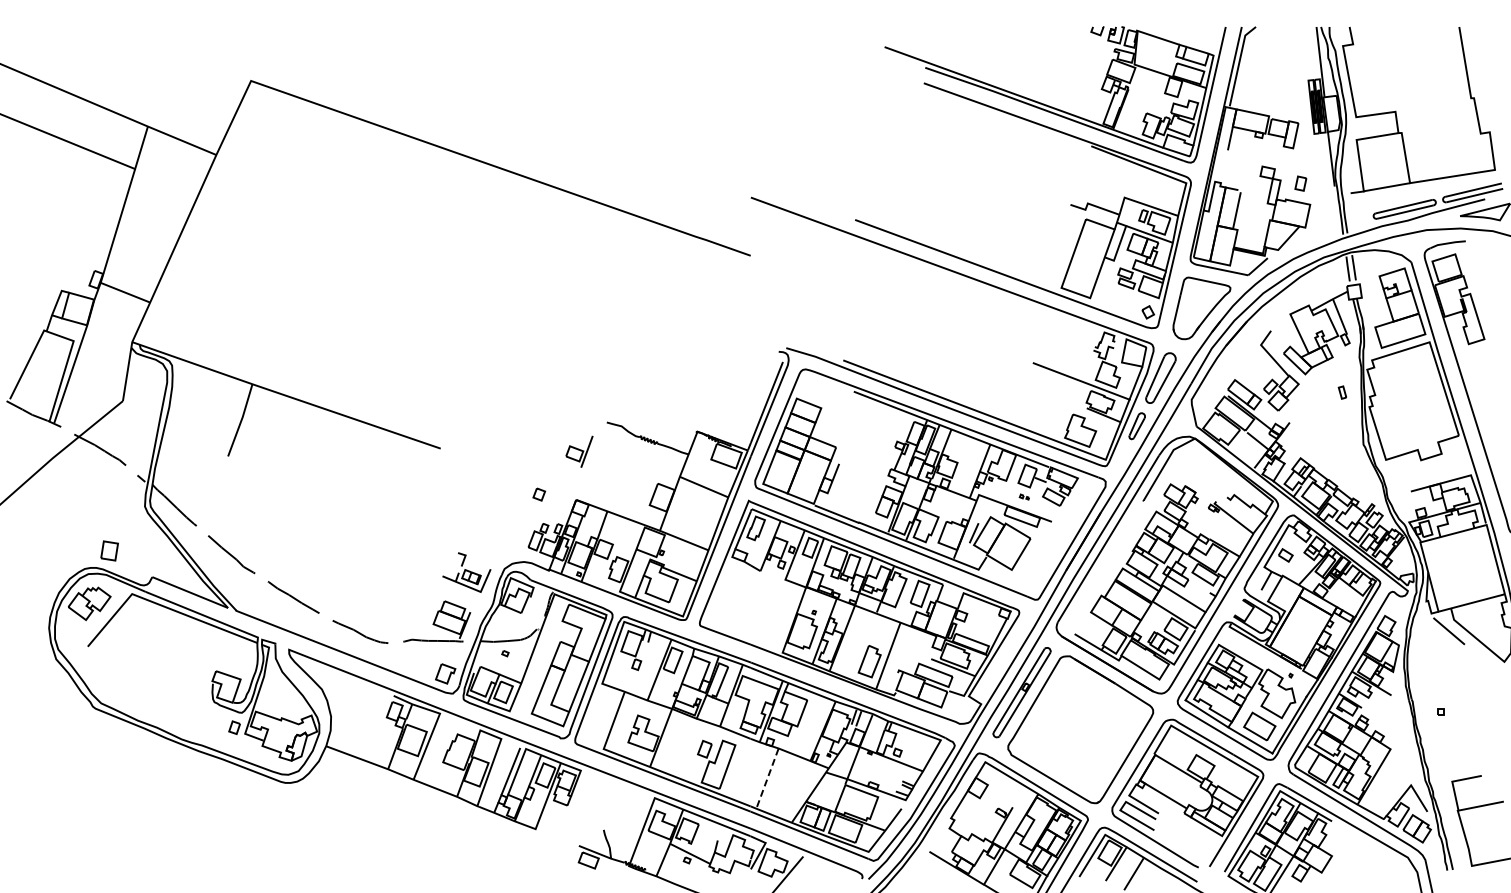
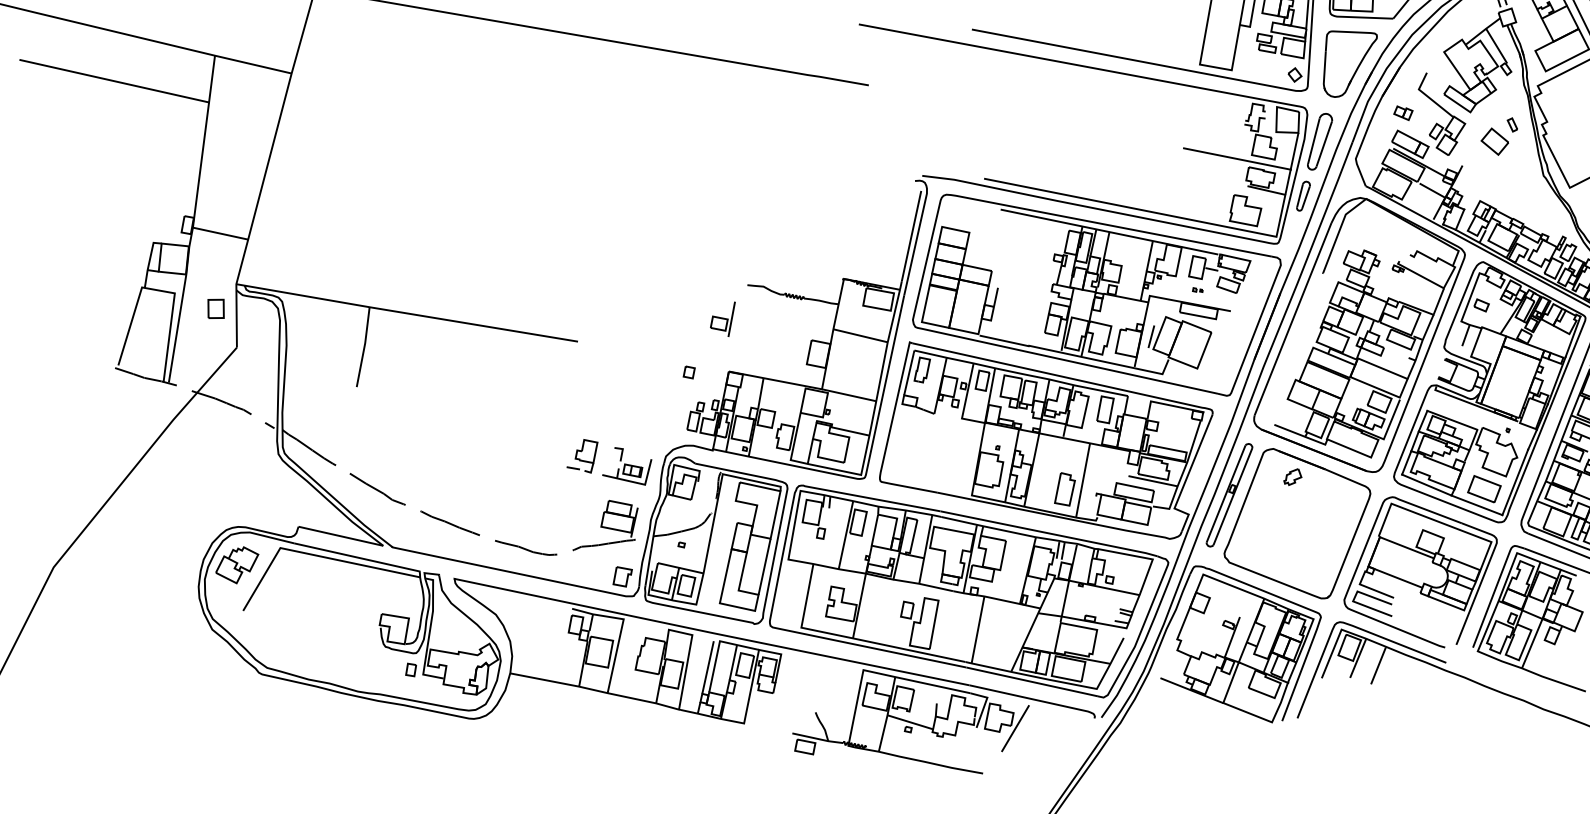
part: (1242, 364) -> (1402, 113), added
part: (1323, 405) -> (1494, 141), added
part: (109, 550) -> (215, 308), moved
part: (427, 556) -> (583, 456), added
part: (1083, 685) -> (1292, 477), added
line: (767, 778) -> (978, 629), dashed -> solid

